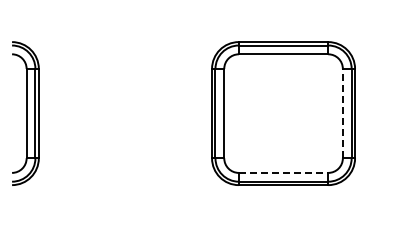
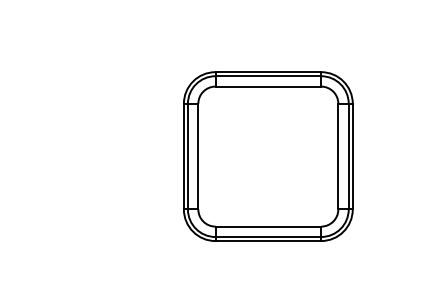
line: (342, 113) -> (337, 156), dashed -> solid
line: (283, 172) -> (268, 226), dashed -> solid

